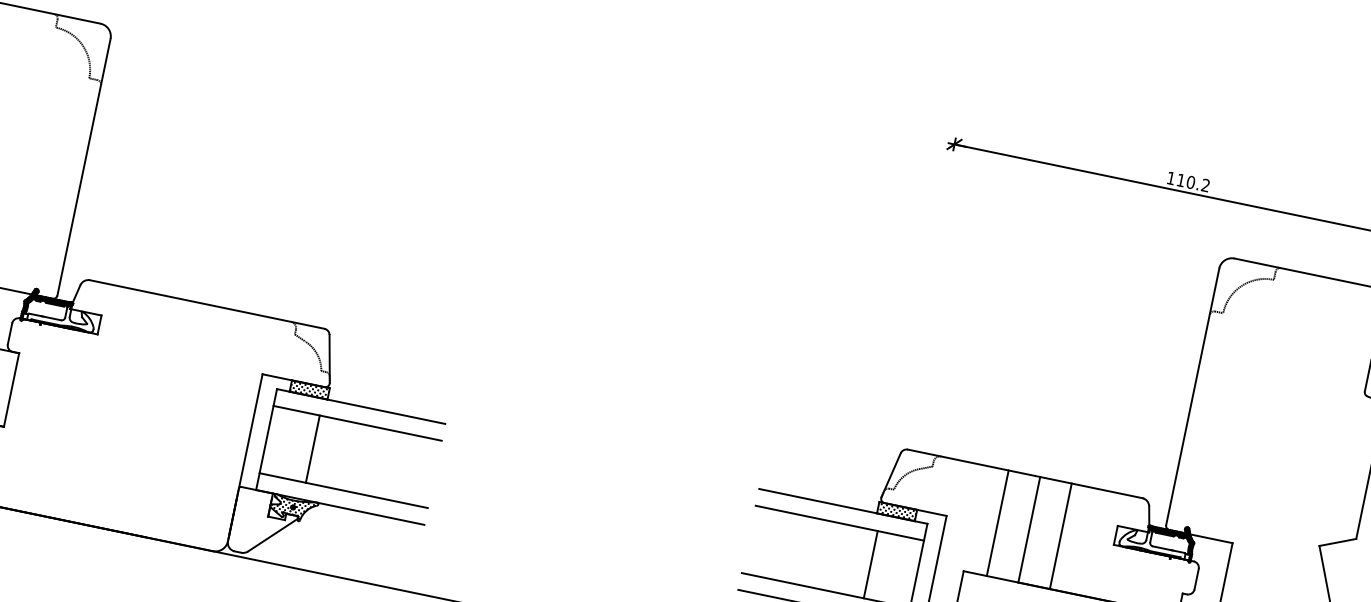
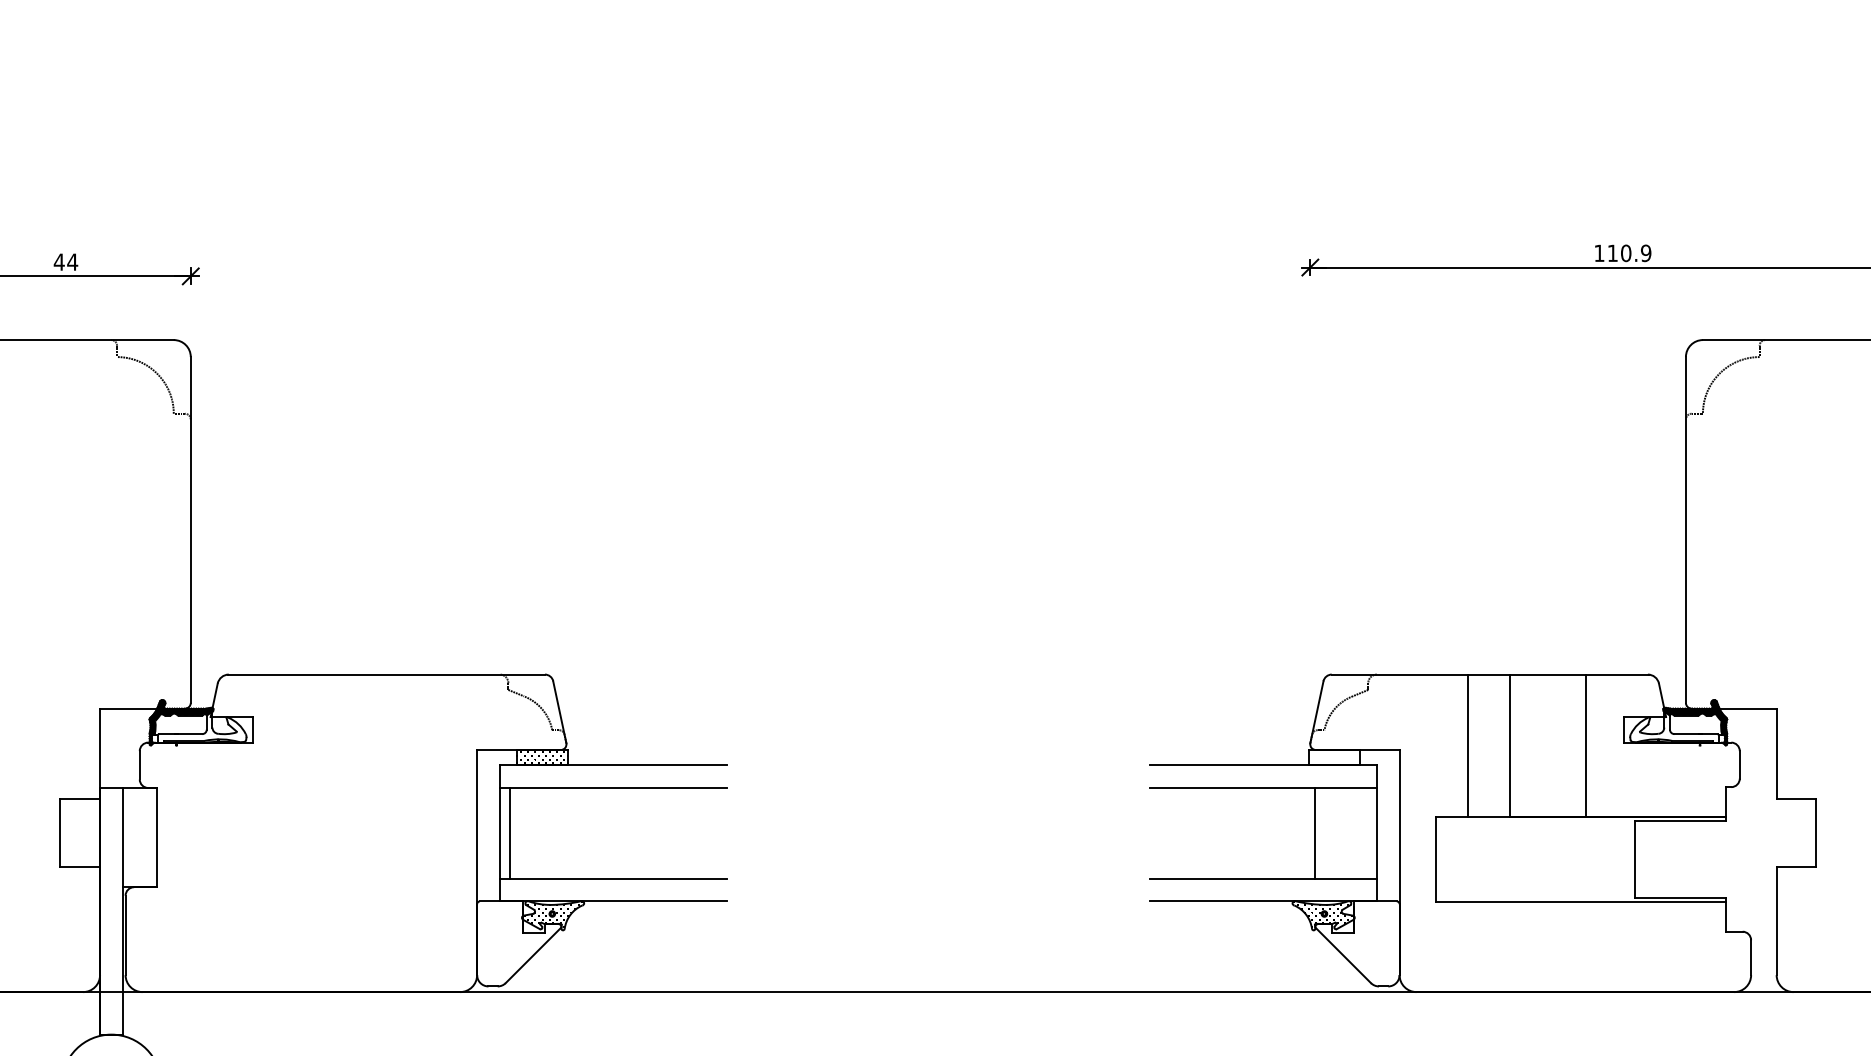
text: (1205, 185) -> (1646, 253), 110.2 -> 110.9
line: (313, 448) -> (510, 832), moved
hatch: (896, 511) -> (1333, 757), removed
line: (1060, 536) -> (1585, 745), moved

